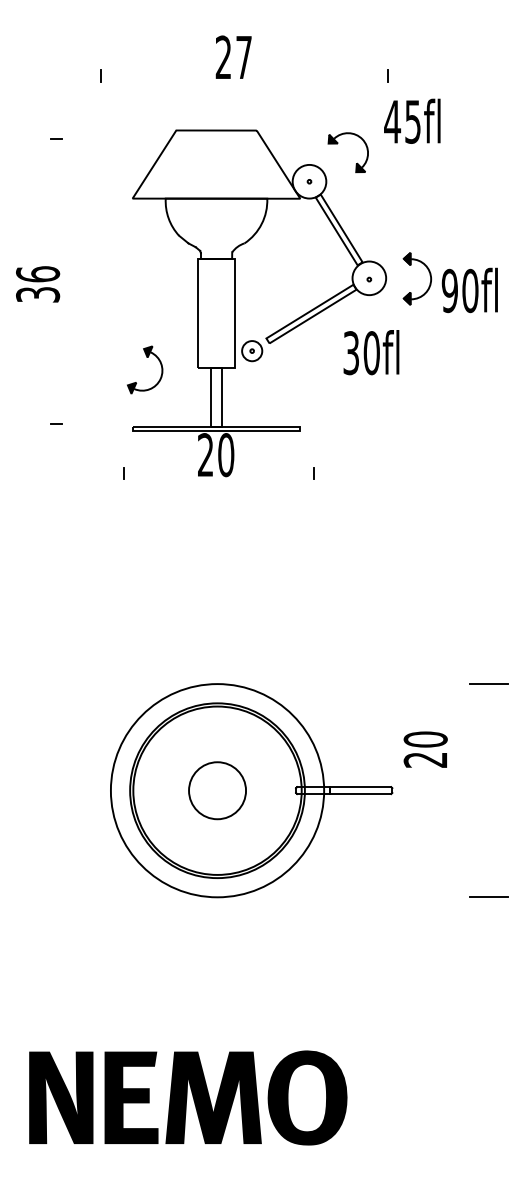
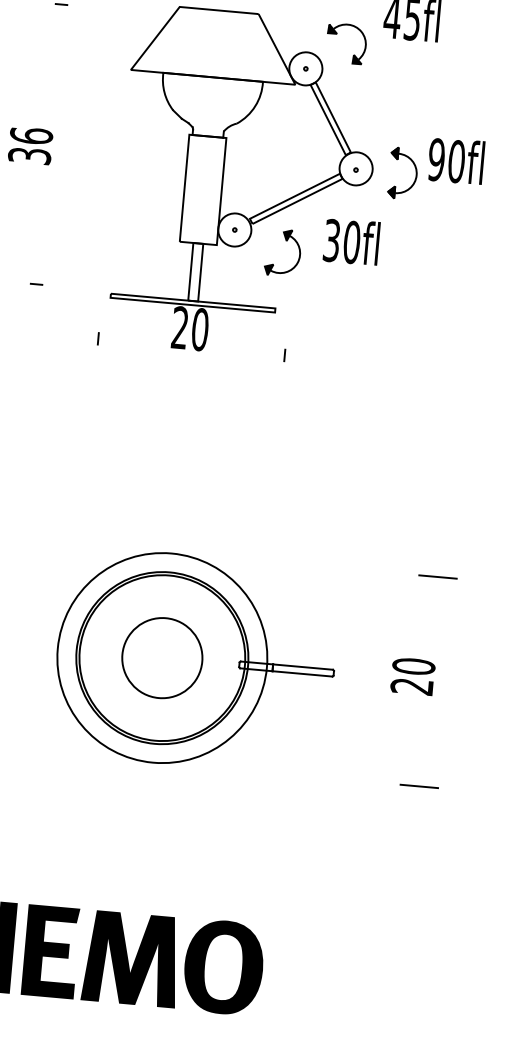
text: (469, 290) -> (455, 161), moved
circle: (252, 350) -> (235, 229), size x1.67
part: (146, 357) -> (285, 240), moved
text: (425, 749) -> (412, 676), moved
circle: (217, 790) -> (162, 657), size x1.43

